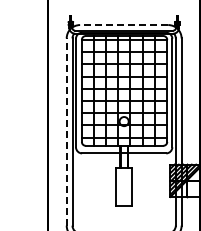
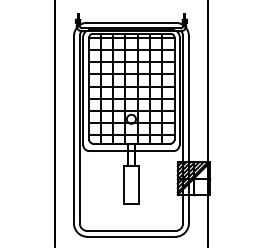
line: (123, 24) -> (130, 22), dashed -> solid
line: (66, 131) -> (73, 129), dashed -> solid

